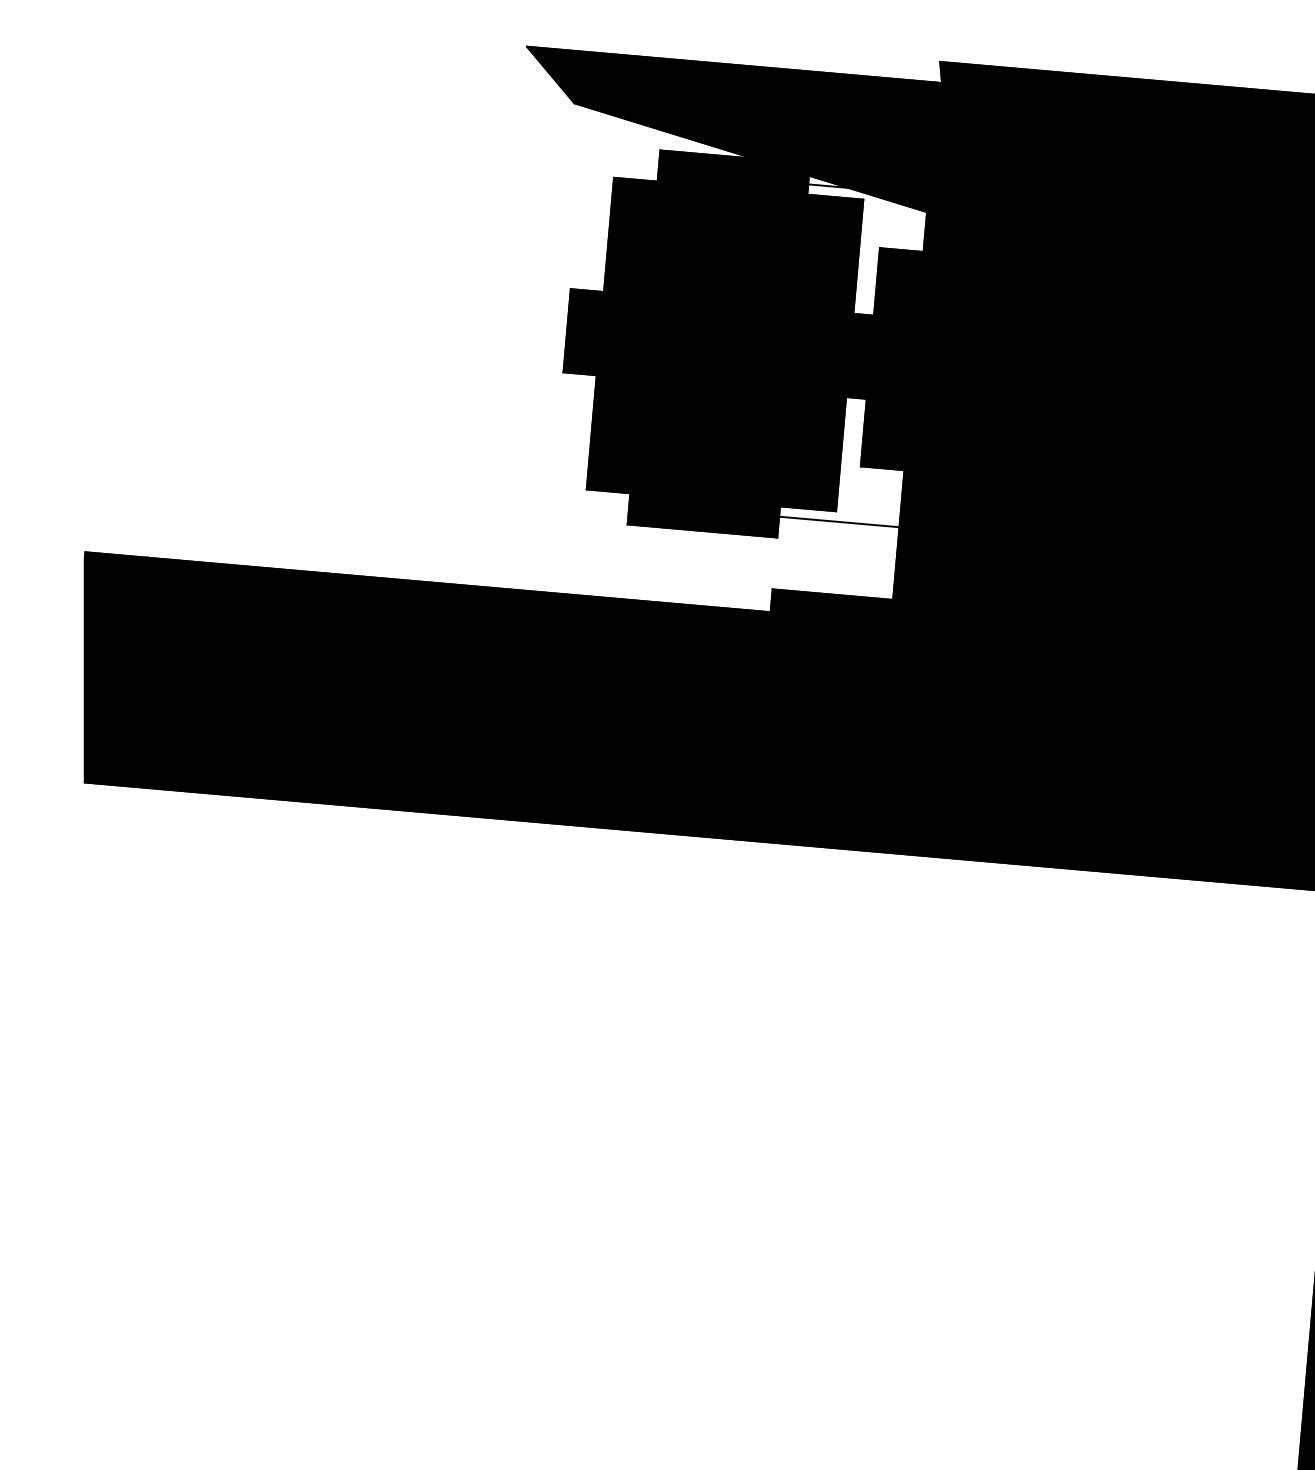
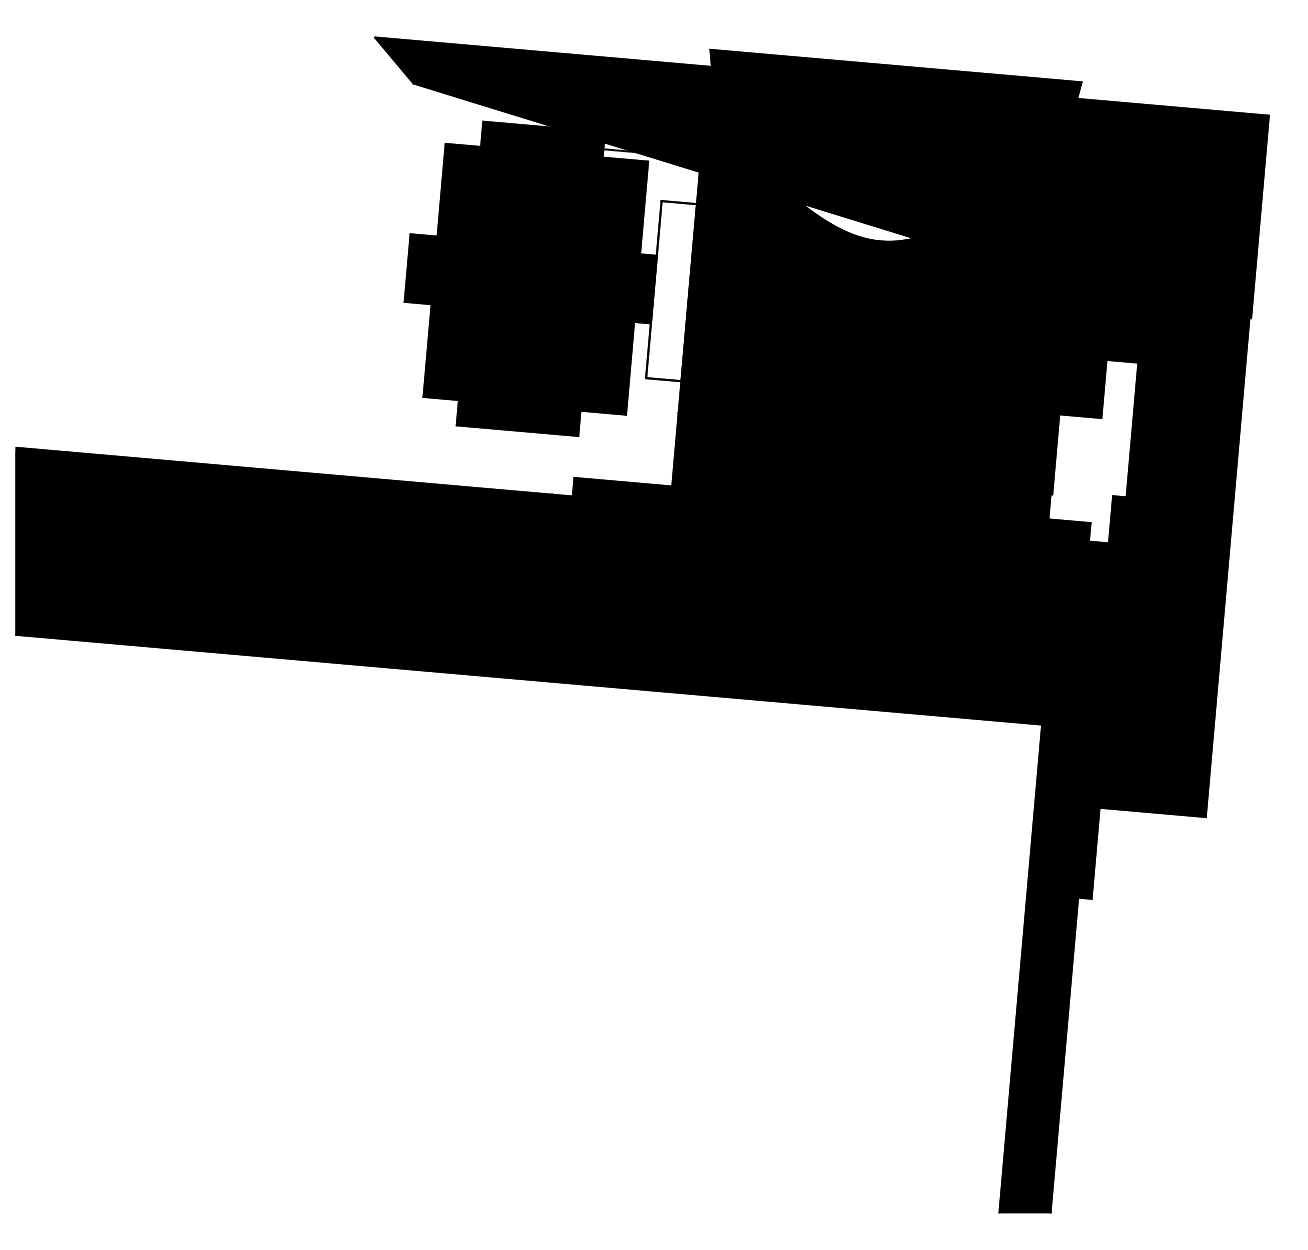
fill: (1121, 273) -> (857, 221), removed
fill: (892, 359) -> (671, 291), removed
line: (839, 522) -> (628, 423), removed

